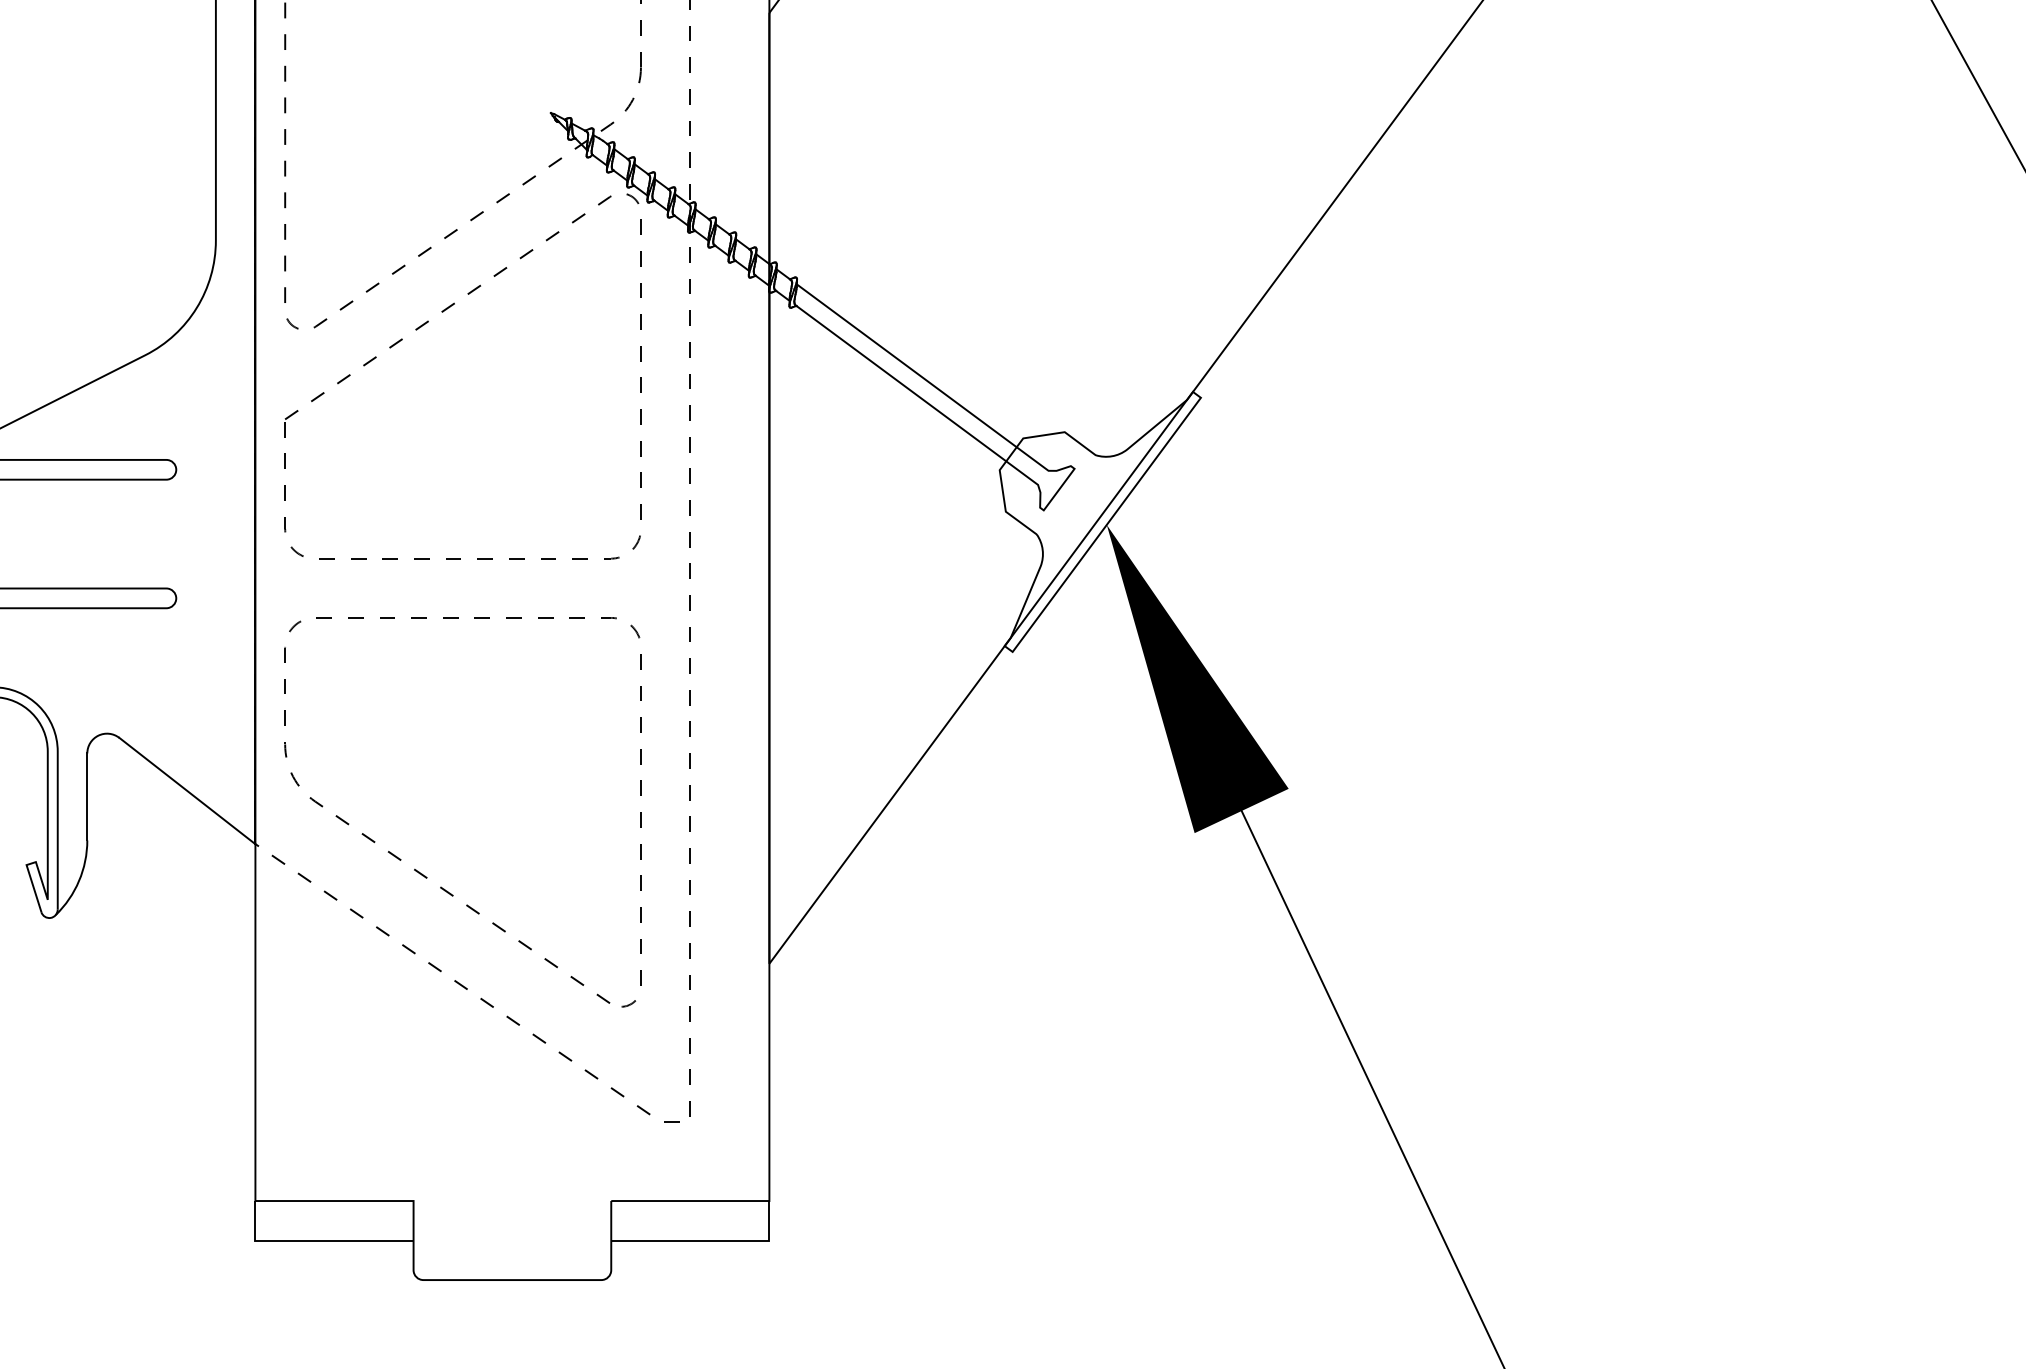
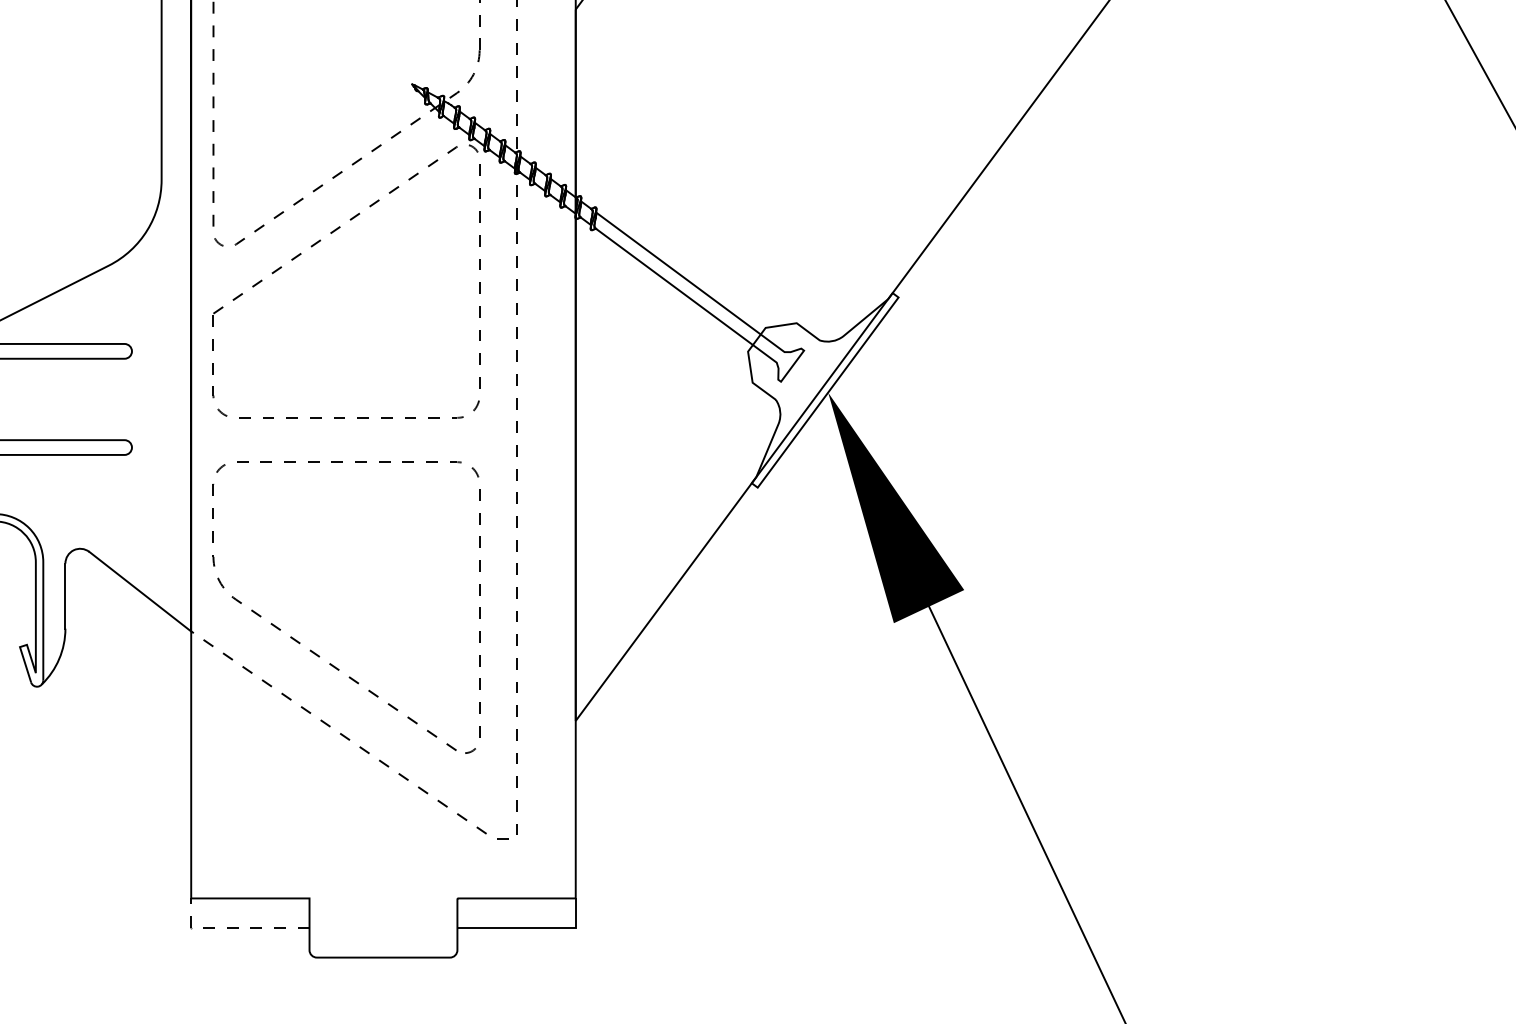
line: (313, 1241) -> (234, 928), solid -> dashed

